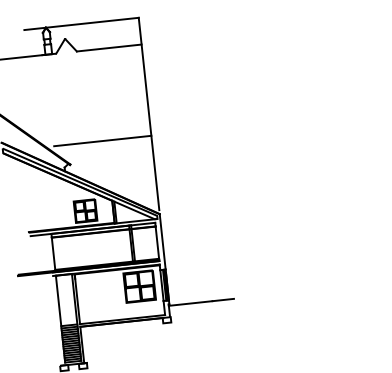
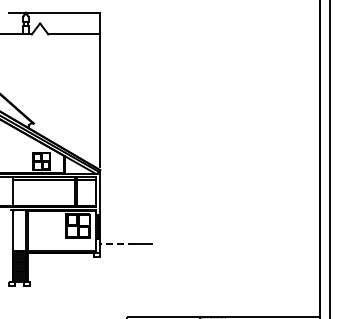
line: (103, 140) -> (61, 107), removed
line: (189, 303) -> (116, 243), solid -> dashed

